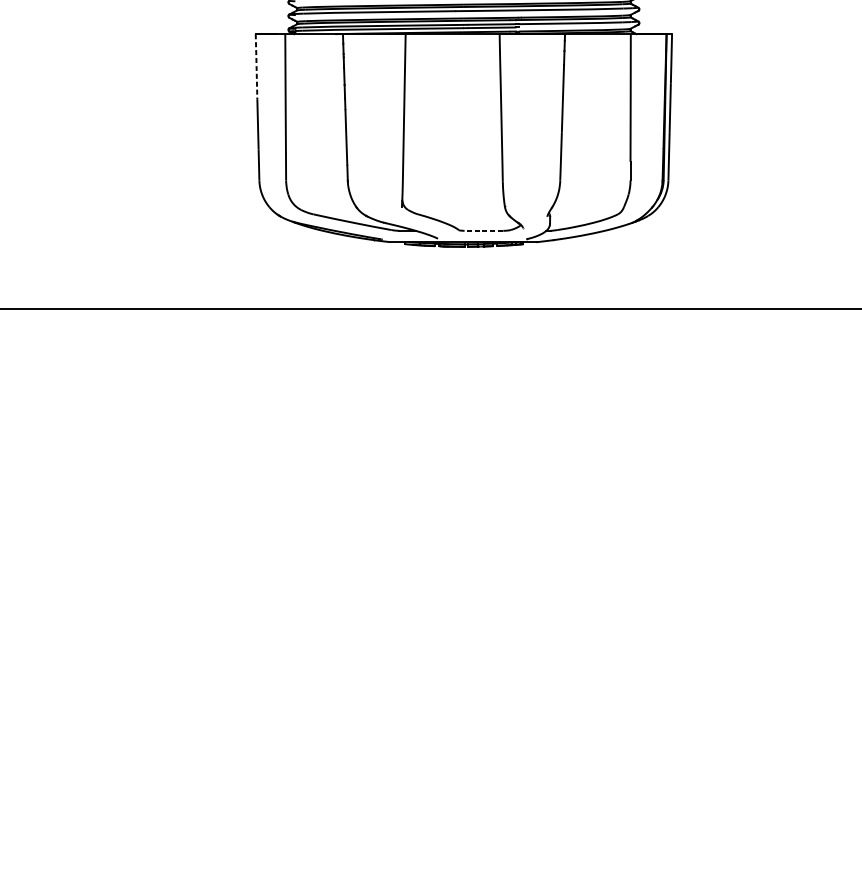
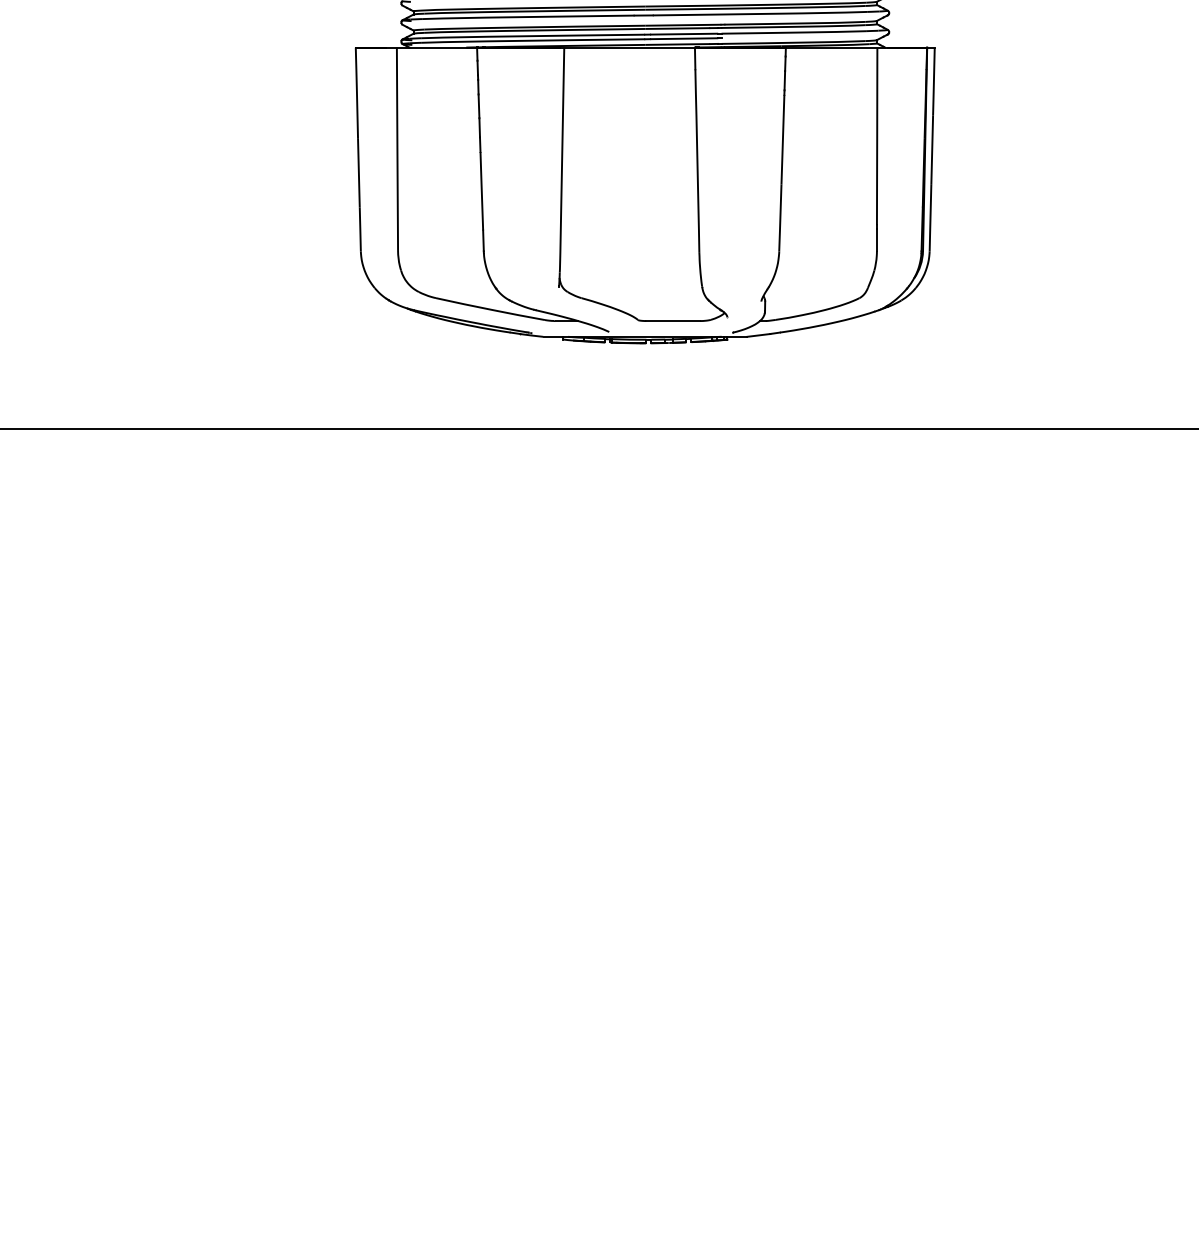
line: (256, 66) -> (356, 92), dashed -> solid
line: (484, 231) -> (673, 321), dashed -> solid

